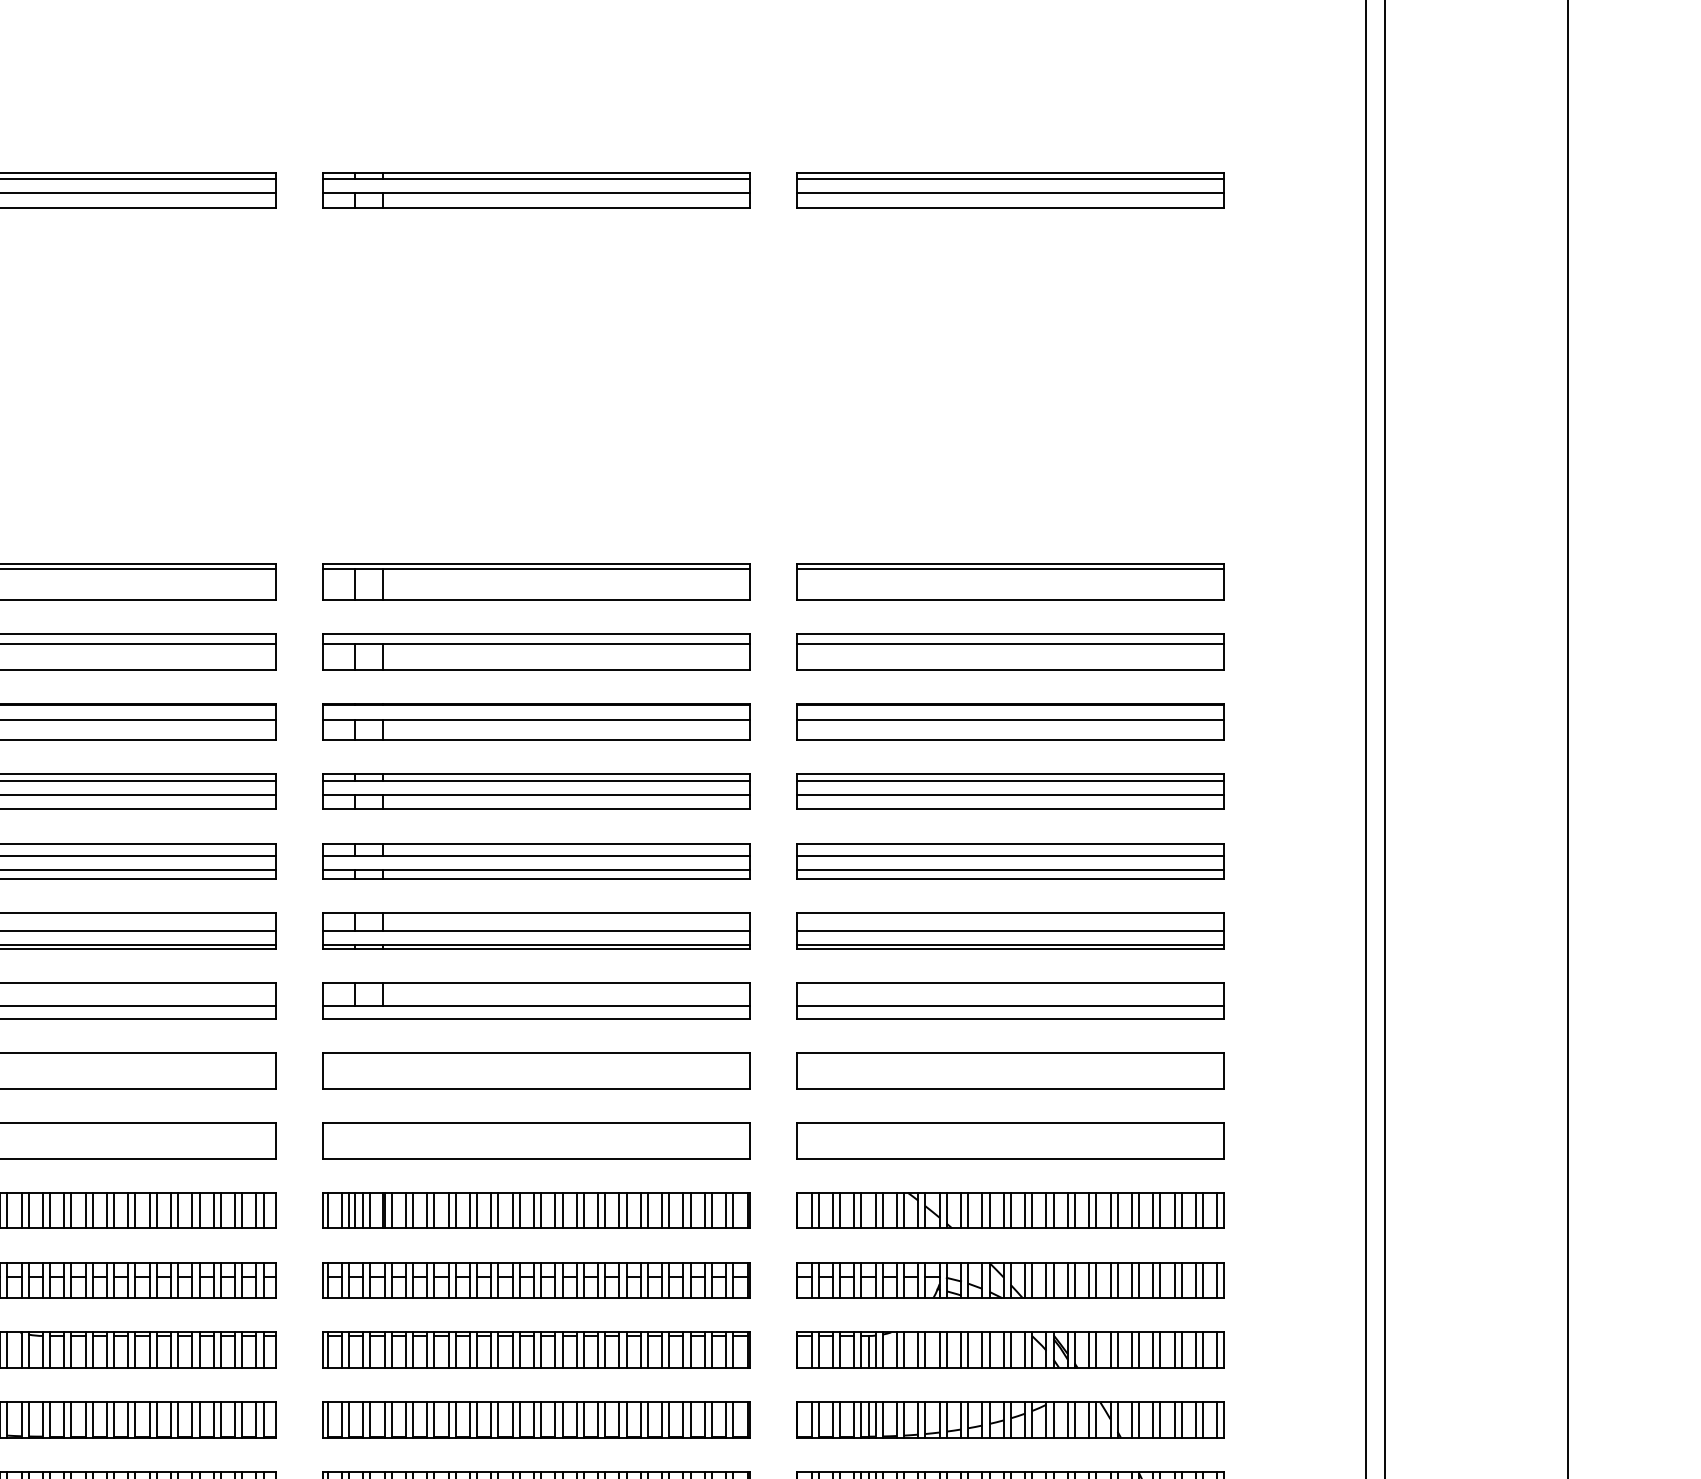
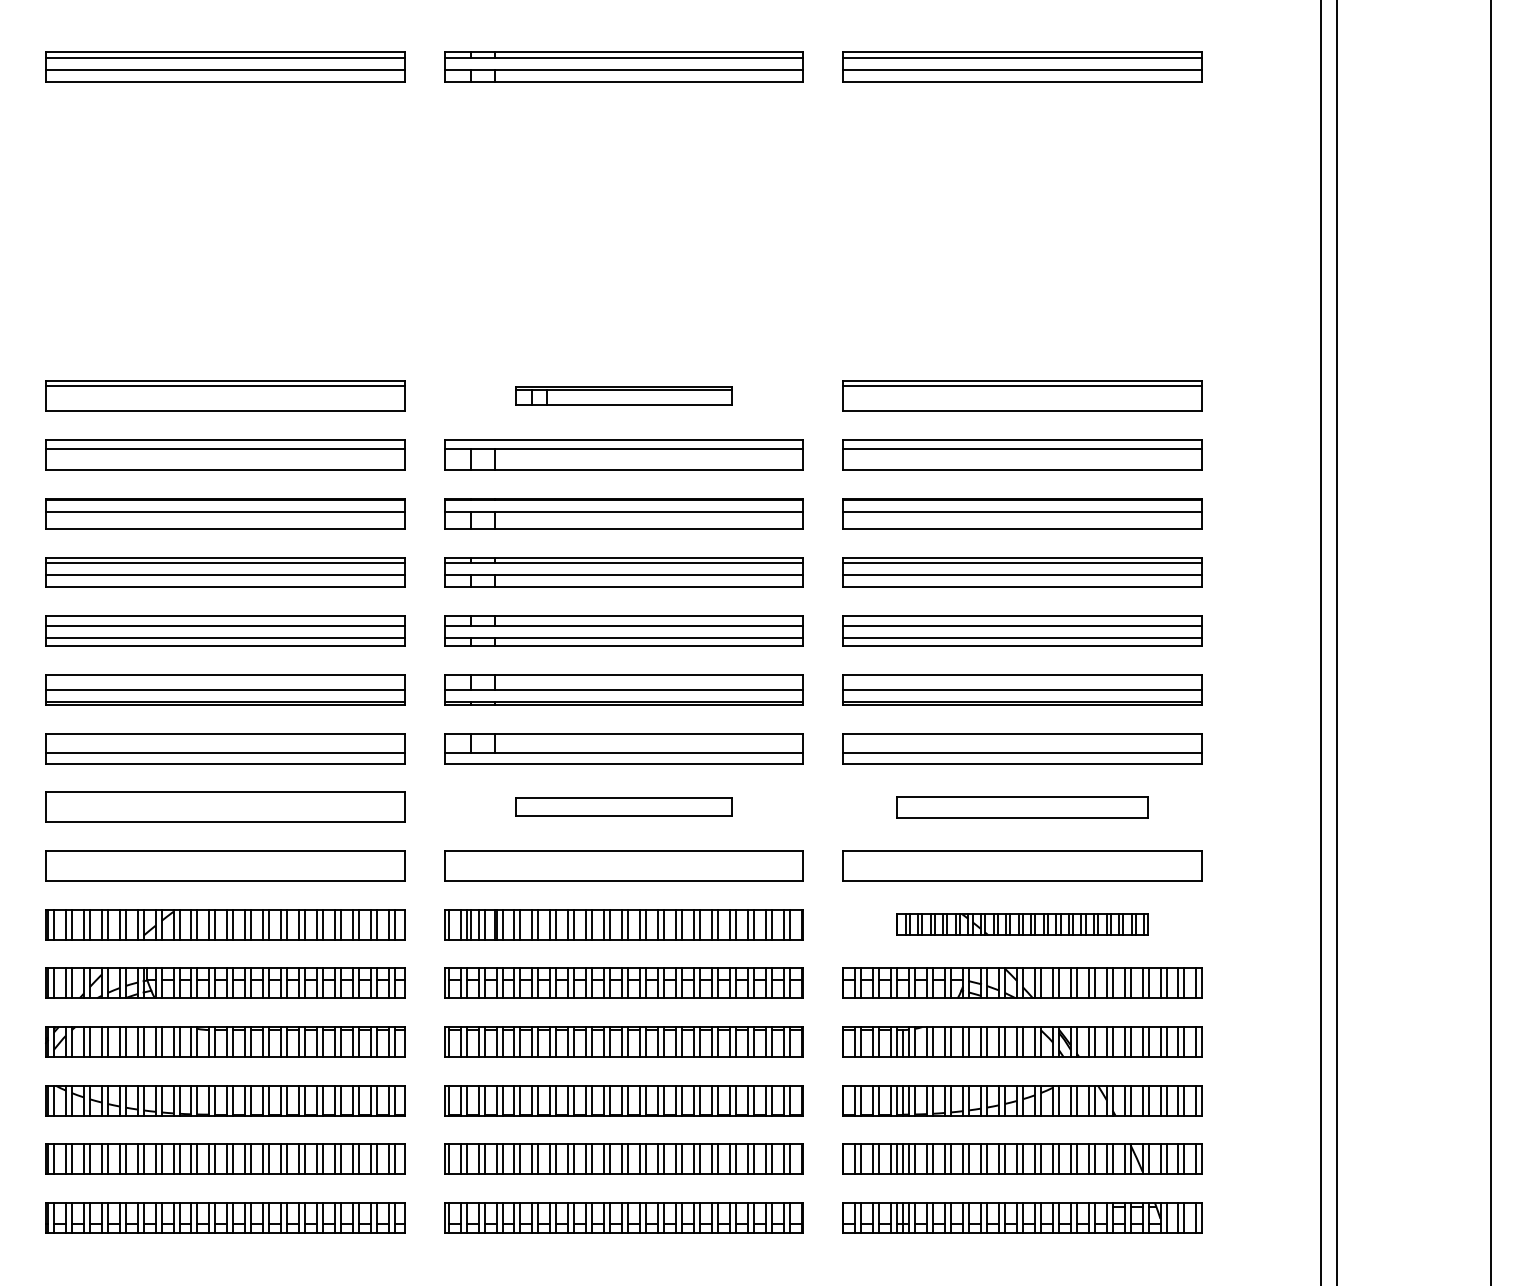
part: (535, 581) -> (623, 395), size x0.6
part: (535, 1070) -> (623, 806), size x0.6
part: (1010, 1070) -> (1022, 806), size x0.7
part: (1010, 1210) -> (1022, 924), size x0.7

